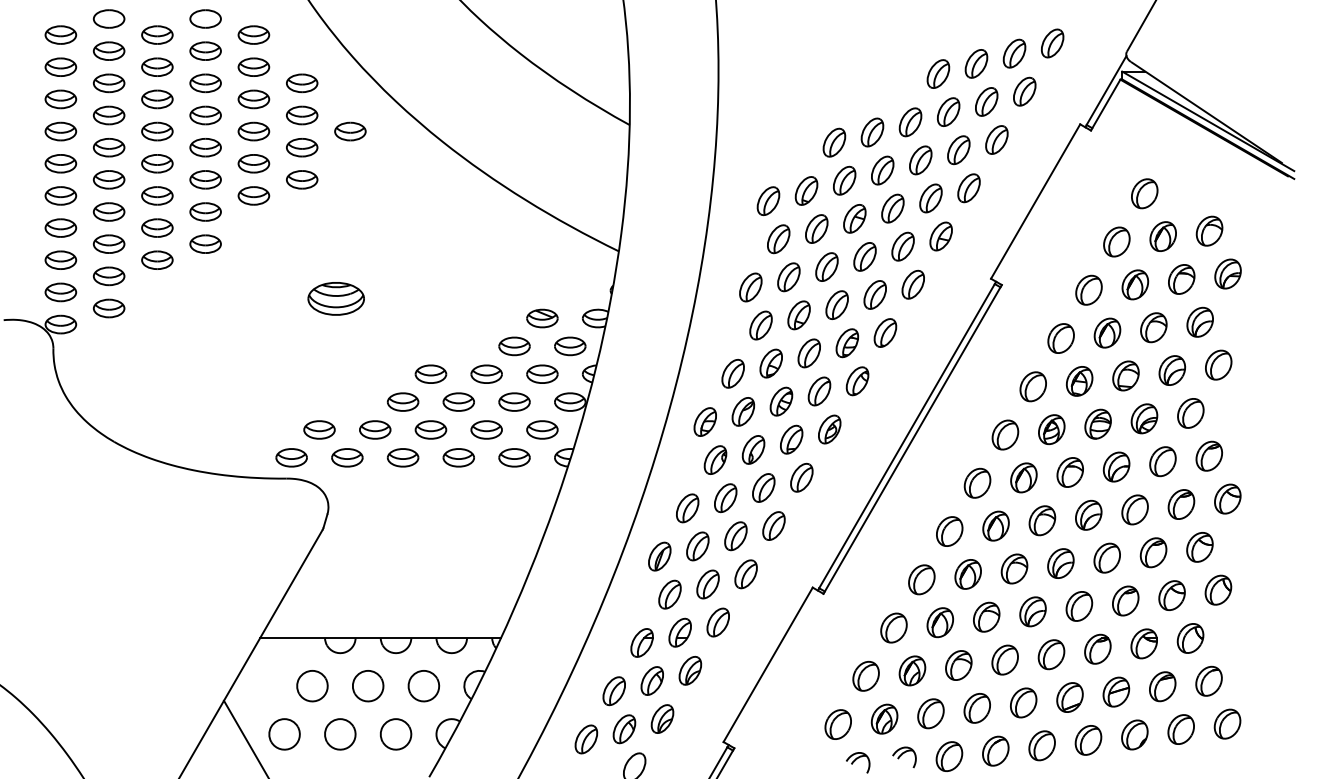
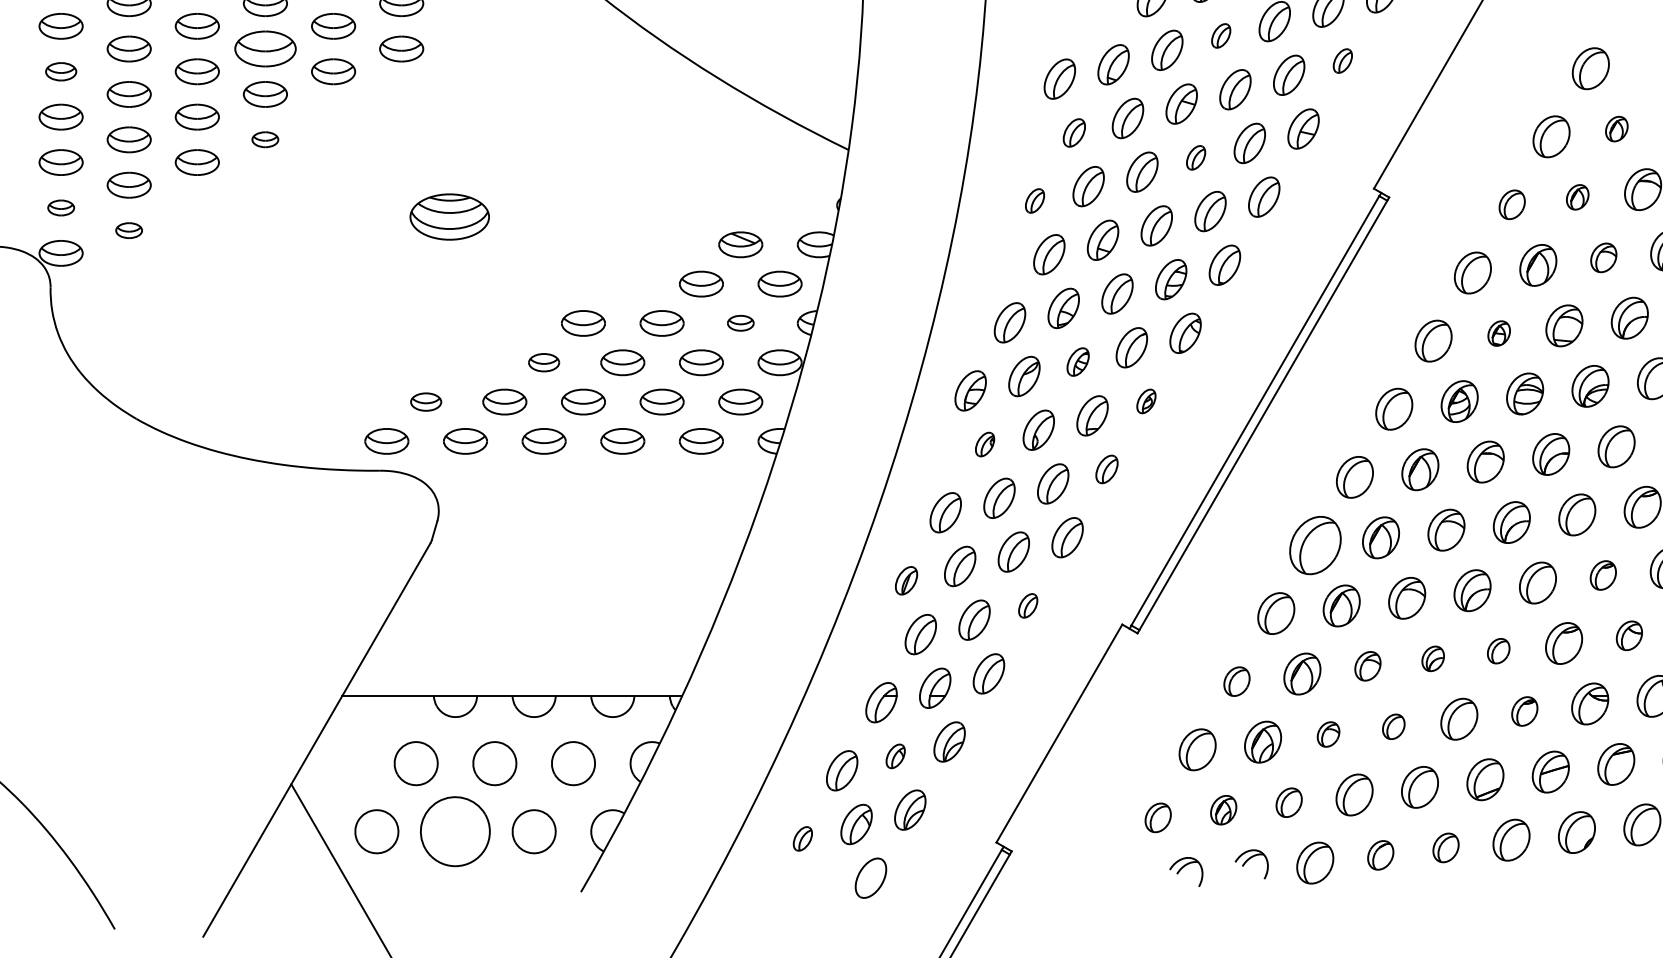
part: (882, 170) -> (1220, 35), size x0.6
part: (205, 179) -> (265, 48), size x1.4
part: (968, 188) -> (1342, 61), size x0.6
part: (60, 195) -> (60, 71), size x0.7
part: (1162, 236) -> (1615, 129), size x0.6
part: (778, 239) -> (1073, 133), size x0.7
part: (205, 243) -> (265, 138), size x0.6
part: (864, 256) -> (1195, 157), size x0.6
part: (1135, 284) -> (1577, 196), size x0.6
part: (750, 287) -> (1034, 200), size x0.6
part: (1088, 289) -> (1511, 203), size x0.7
part: (60, 292) -> (60, 208), size x0.6
part: (108, 308) -> (128, 230), size x0.6
part: (1153, 327) -> (1603, 257), size x0.7
part: (542, 373) -> (740, 322), size x0.6
part: (1079, 381) -> (1498, 333), size x0.6
part: (402, 401) -> (543, 361), size x0.7
part: (781, 401) -> (1078, 361), size x0.7
part: (319, 429) -> (426, 401), size x0.7
part: (829, 429) -> (1145, 401), size x0.6
part: (715, 459) -> (985, 443), size x0.6
part: (801, 477) -> (1106, 469), size x0.7
part: (949, 531) -> (1315, 545), size x1.4
part: (1153, 552) -> (1603, 575), size x0.7
part: (659, 556) -> (906, 580), size x0.7
part: (745, 574) -> (1027, 606), size x0.6
part: (1171, 595) -> (1628, 635), size x0.7
part: (1079, 606) -> (1498, 651), size x0.6
part: (1032, 611) -> (1432, 658), size x0.6
part: (986, 616) -> (1367, 665), size x0.7
part: (893, 627) -> (1236, 680), size x0.7
part: (1097, 648) -> (1524, 710), size x0.7
part: (1004, 659) -> (1392, 726), size x0.6
part: (958, 665) -> (1328, 734), size x0.6
part: (651, 680) -> (894, 755), size x0.6
part: (930, 713) -> (1288, 802), size x0.7
part: (884, 718) -> (1223, 809), size x0.7
part: (837, 724) -> (1157, 817), size x0.7
part: (340, 734) -> (455, 831), size x1.6
part: (586, 739) -> (802, 838), size x0.6
part: (1041, 745) -> (1445, 847), size x0.7
part: (995, 750) -> (1380, 854), size x0.7

